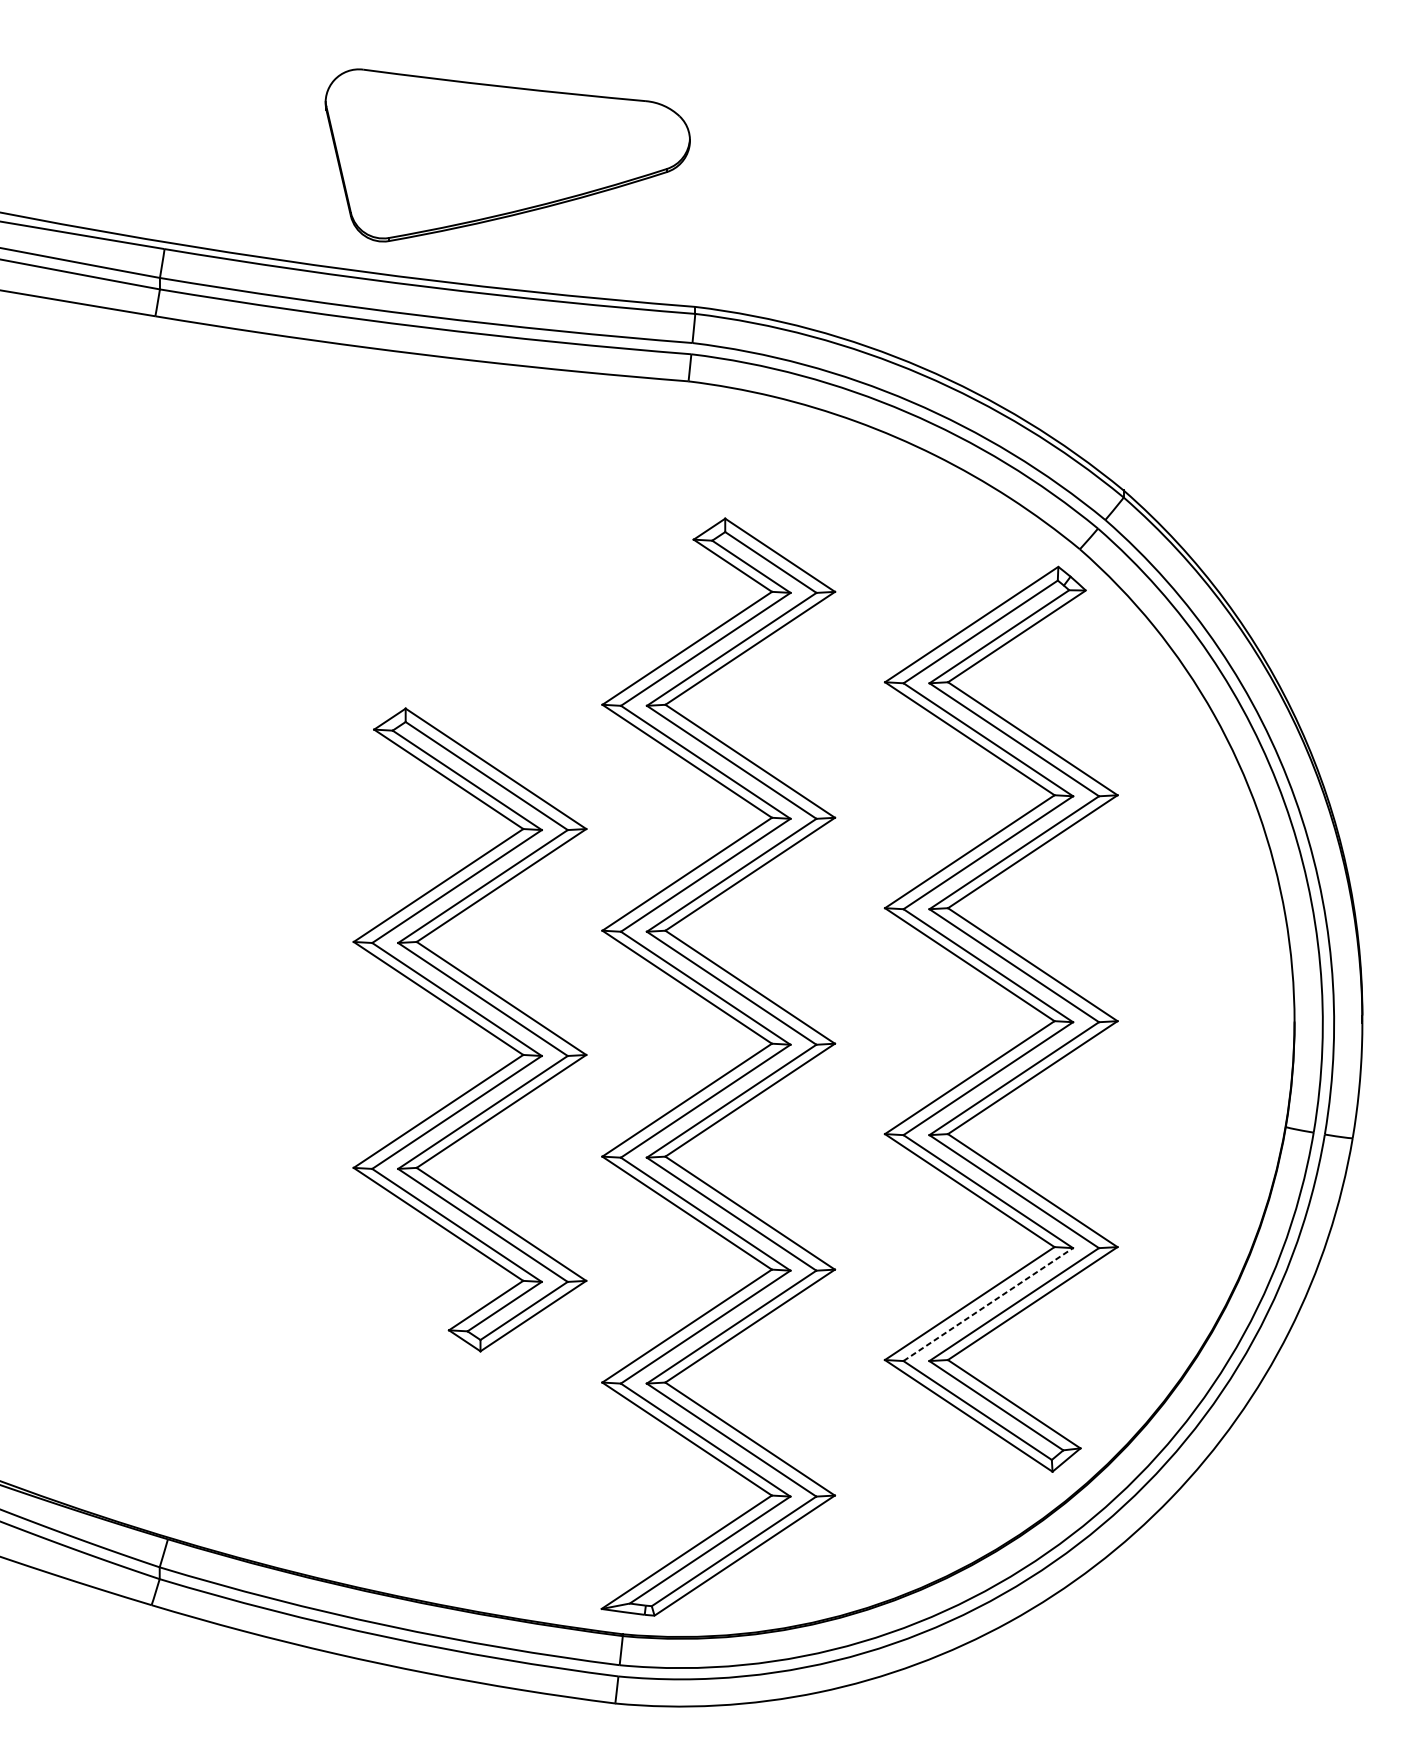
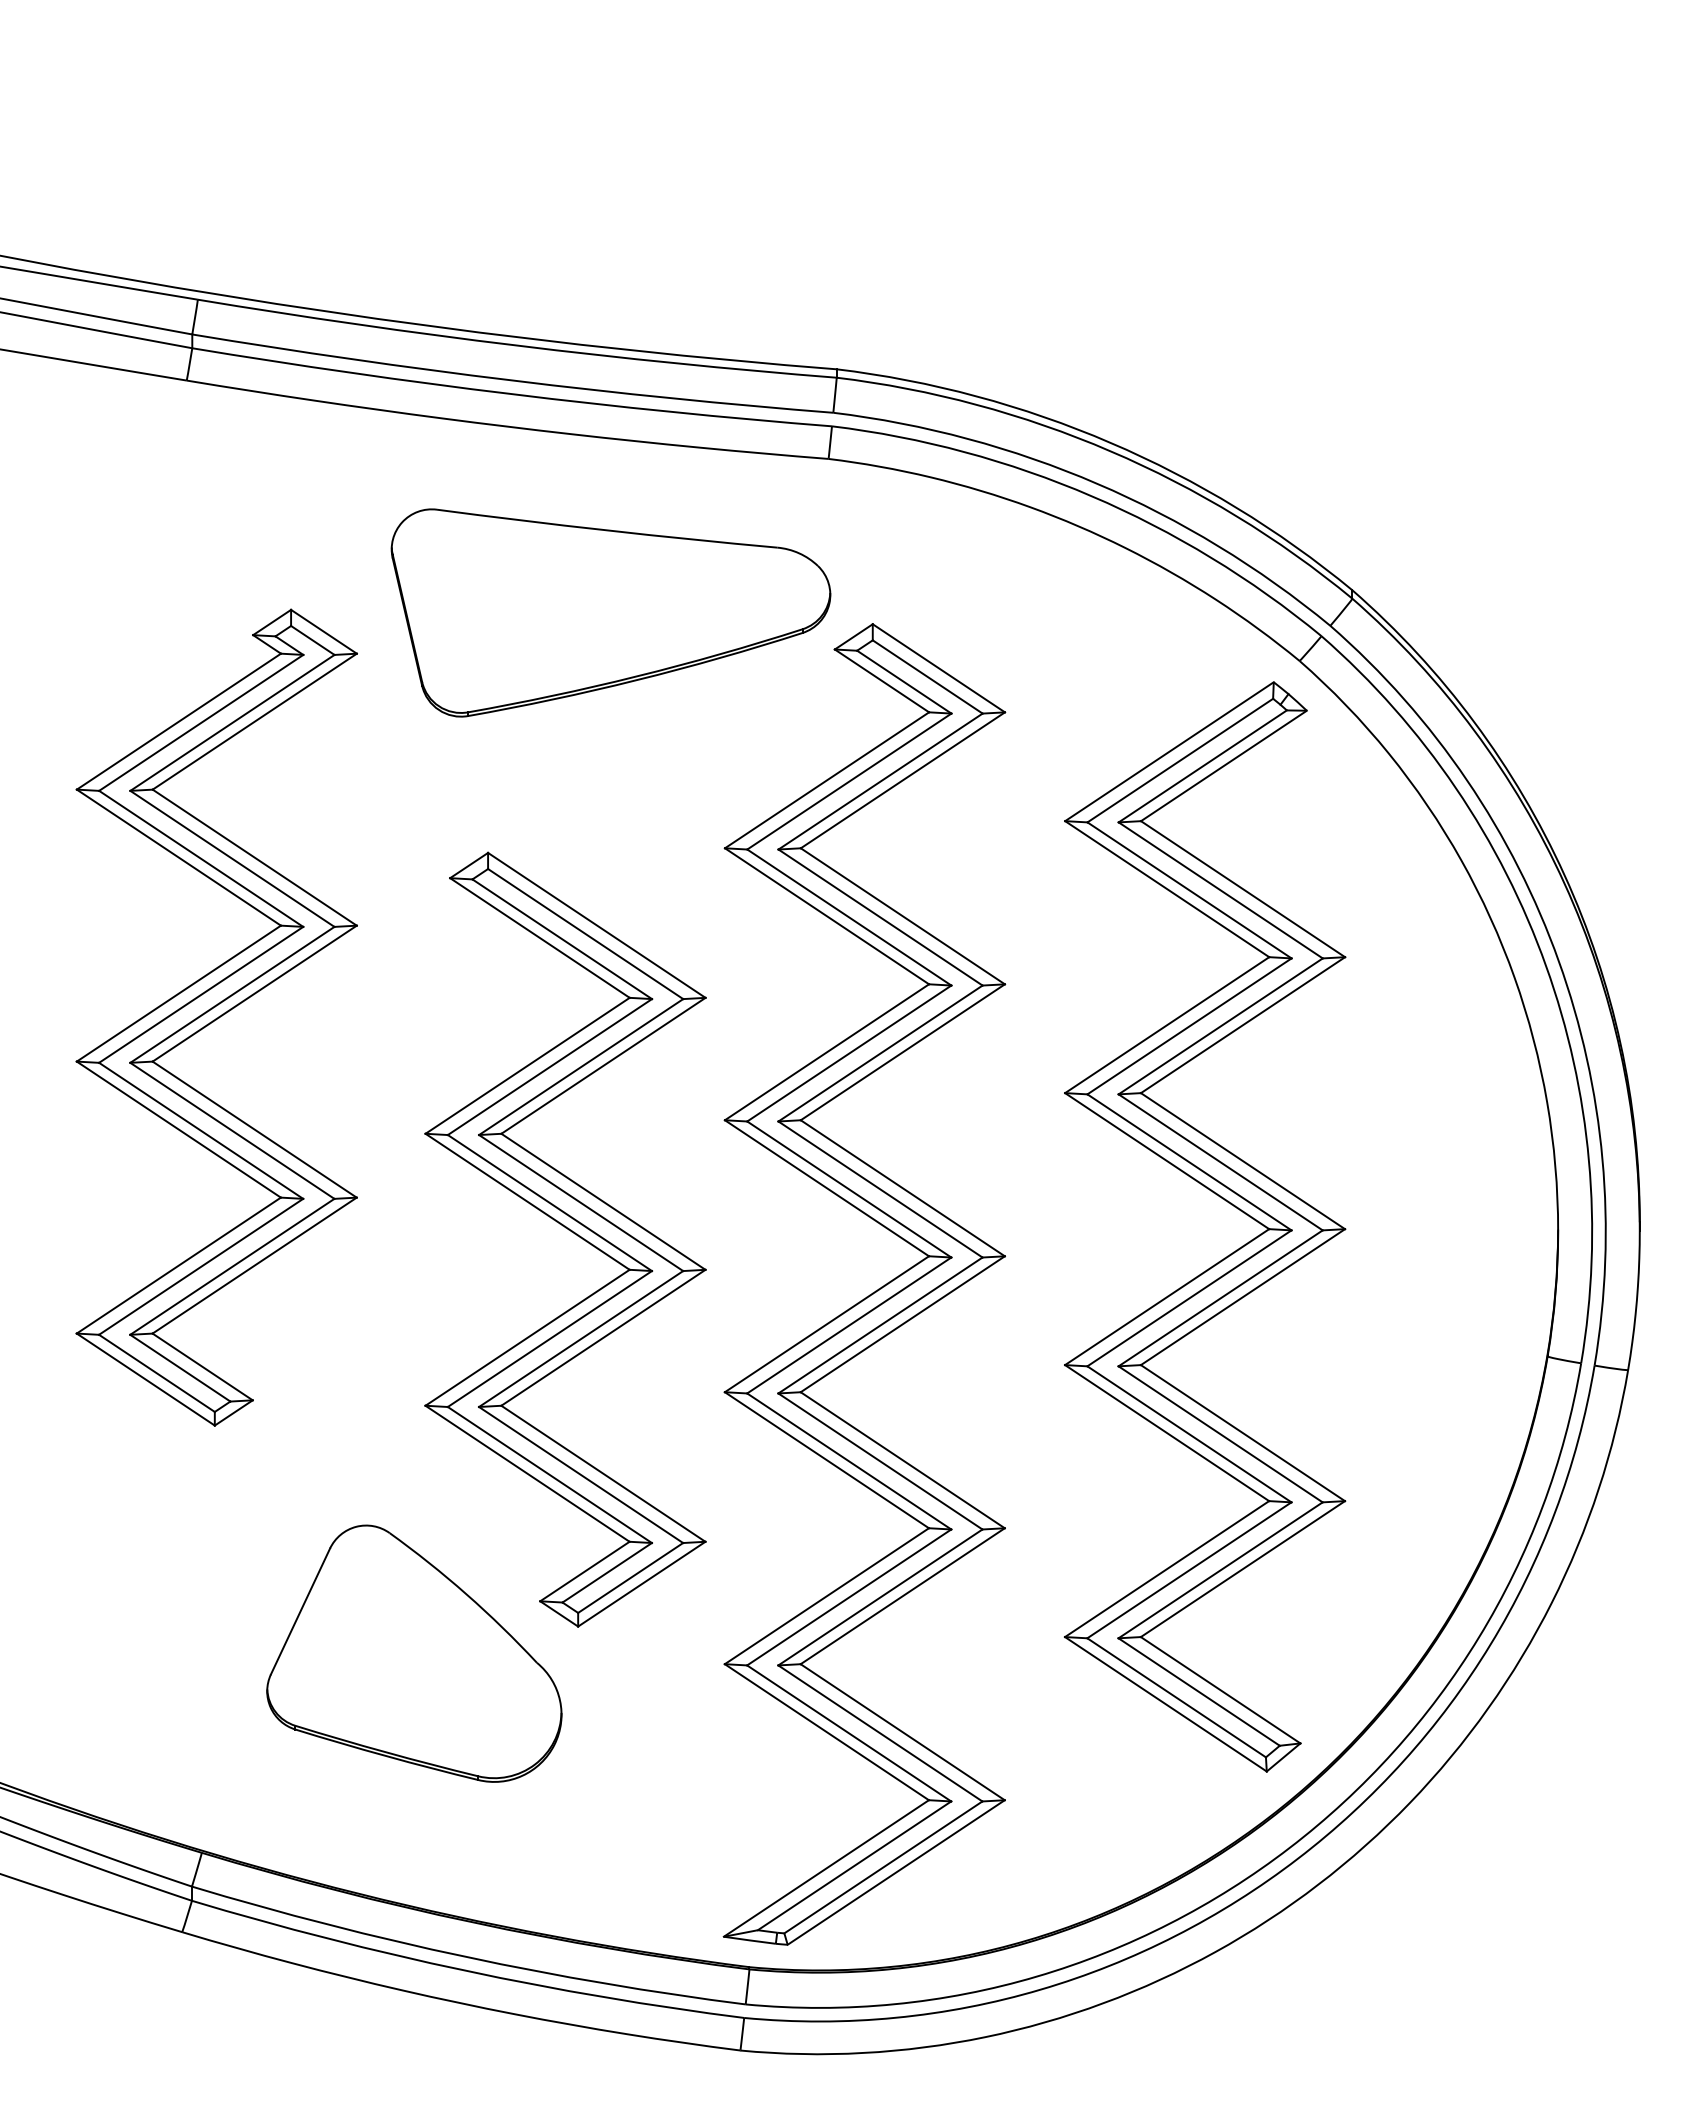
part: (507, 155) -> (610, 612), moved
part: (180, 845) -> (216, 1017), added
line: (988, 1304) -> (1189, 1570), dashed -> solid
part: (344, 1373) -> (414, 1653), added

